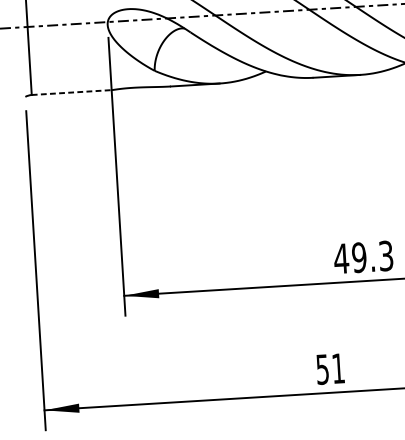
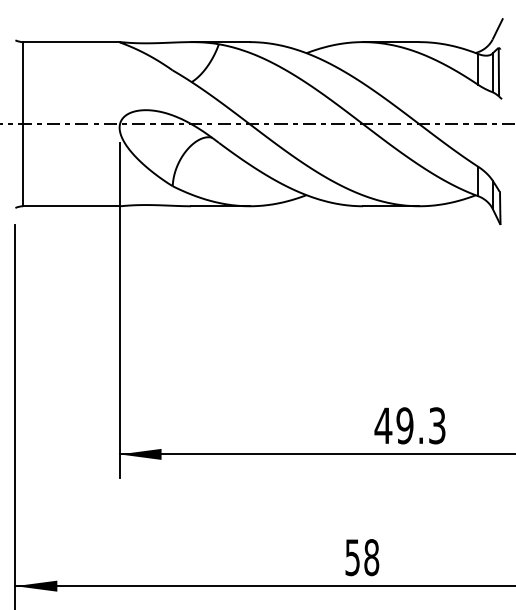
line: (72, 92) -> (72, 206), dashed -> solid
text: (338, 368) -> (371, 557), 51 -> 58

